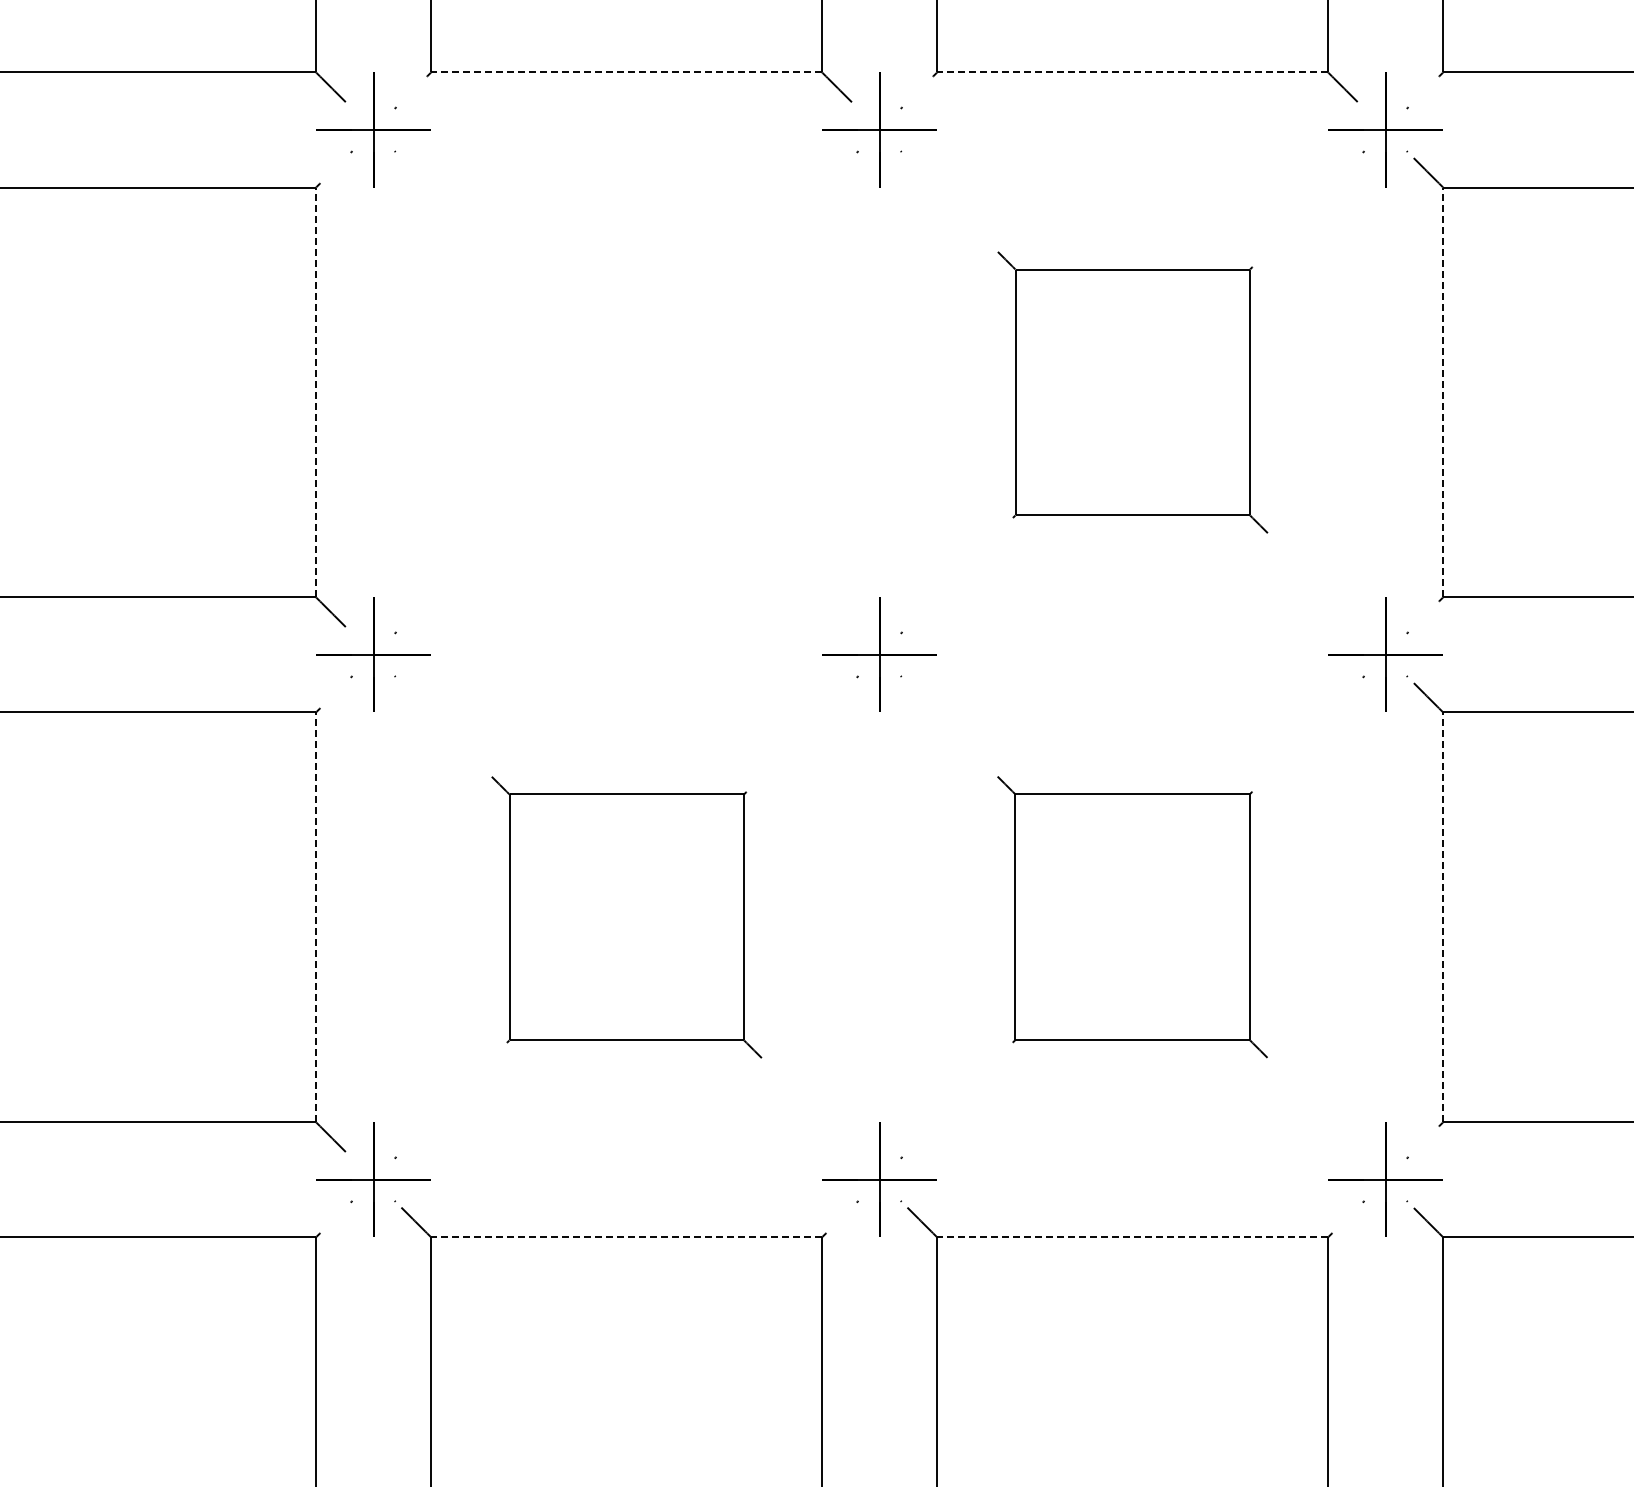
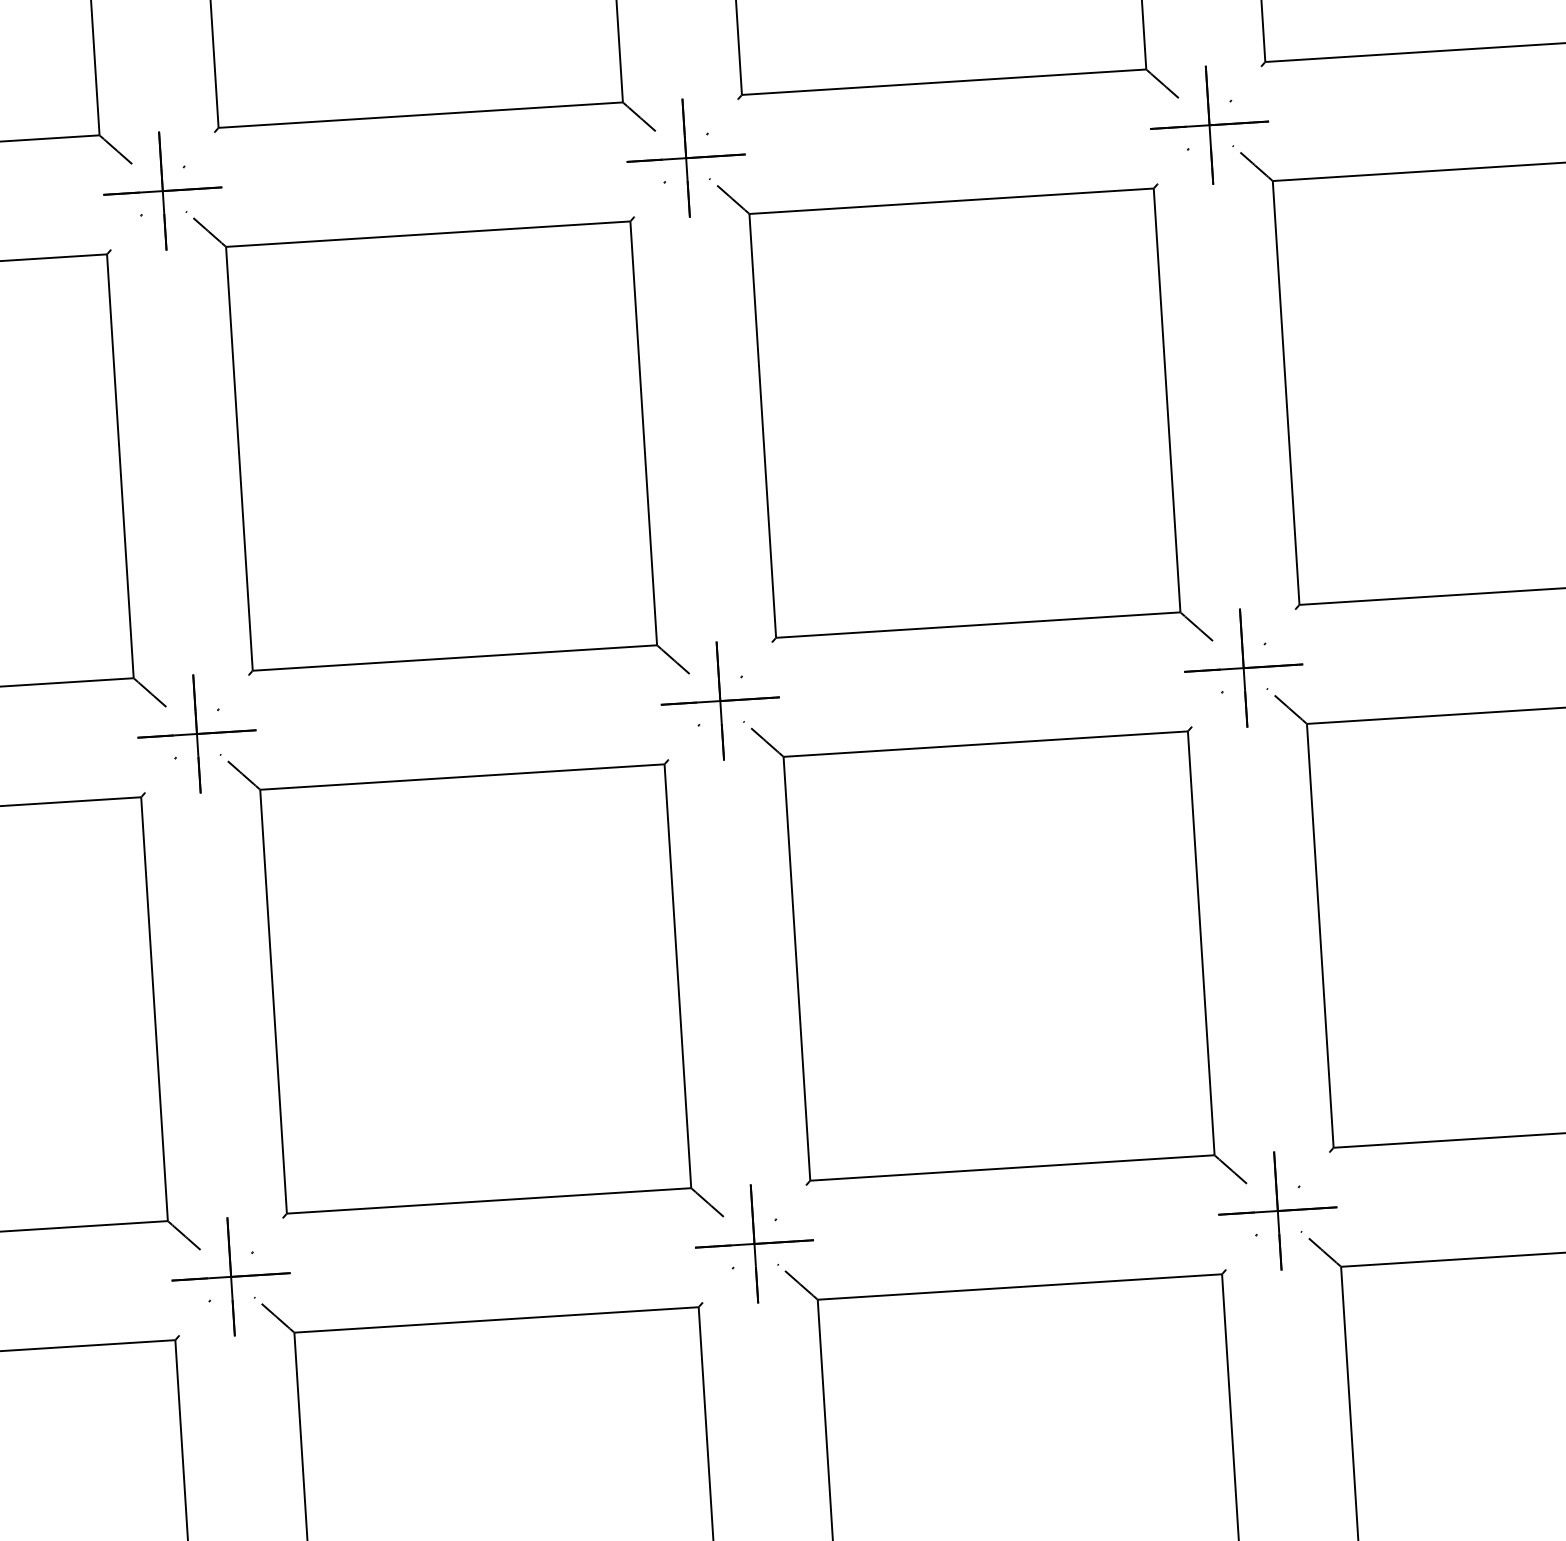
line: (626, 72) -> (420, 115), dashed -> solid
line: (1132, 72) -> (943, 82), dashed -> solid
line: (316, 392) -> (120, 466), dashed -> solid
part: (626, 392) -> (441, 446), added
part: (1132, 392) -> (964, 413), size x1.67
line: (1443, 392) -> (1286, 392), dashed -> solid
part: (1132, 916) -> (998, 955), size x1.67
line: (316, 917) -> (154, 1009), dashed -> solid
part: (626, 917) -> (475, 989), size x1.67
line: (1443, 917) -> (1320, 935), dashed -> solid
line: (626, 1237) -> (496, 1320), dashed -> solid
line: (1132, 1237) -> (1019, 1287), dashed -> solid

